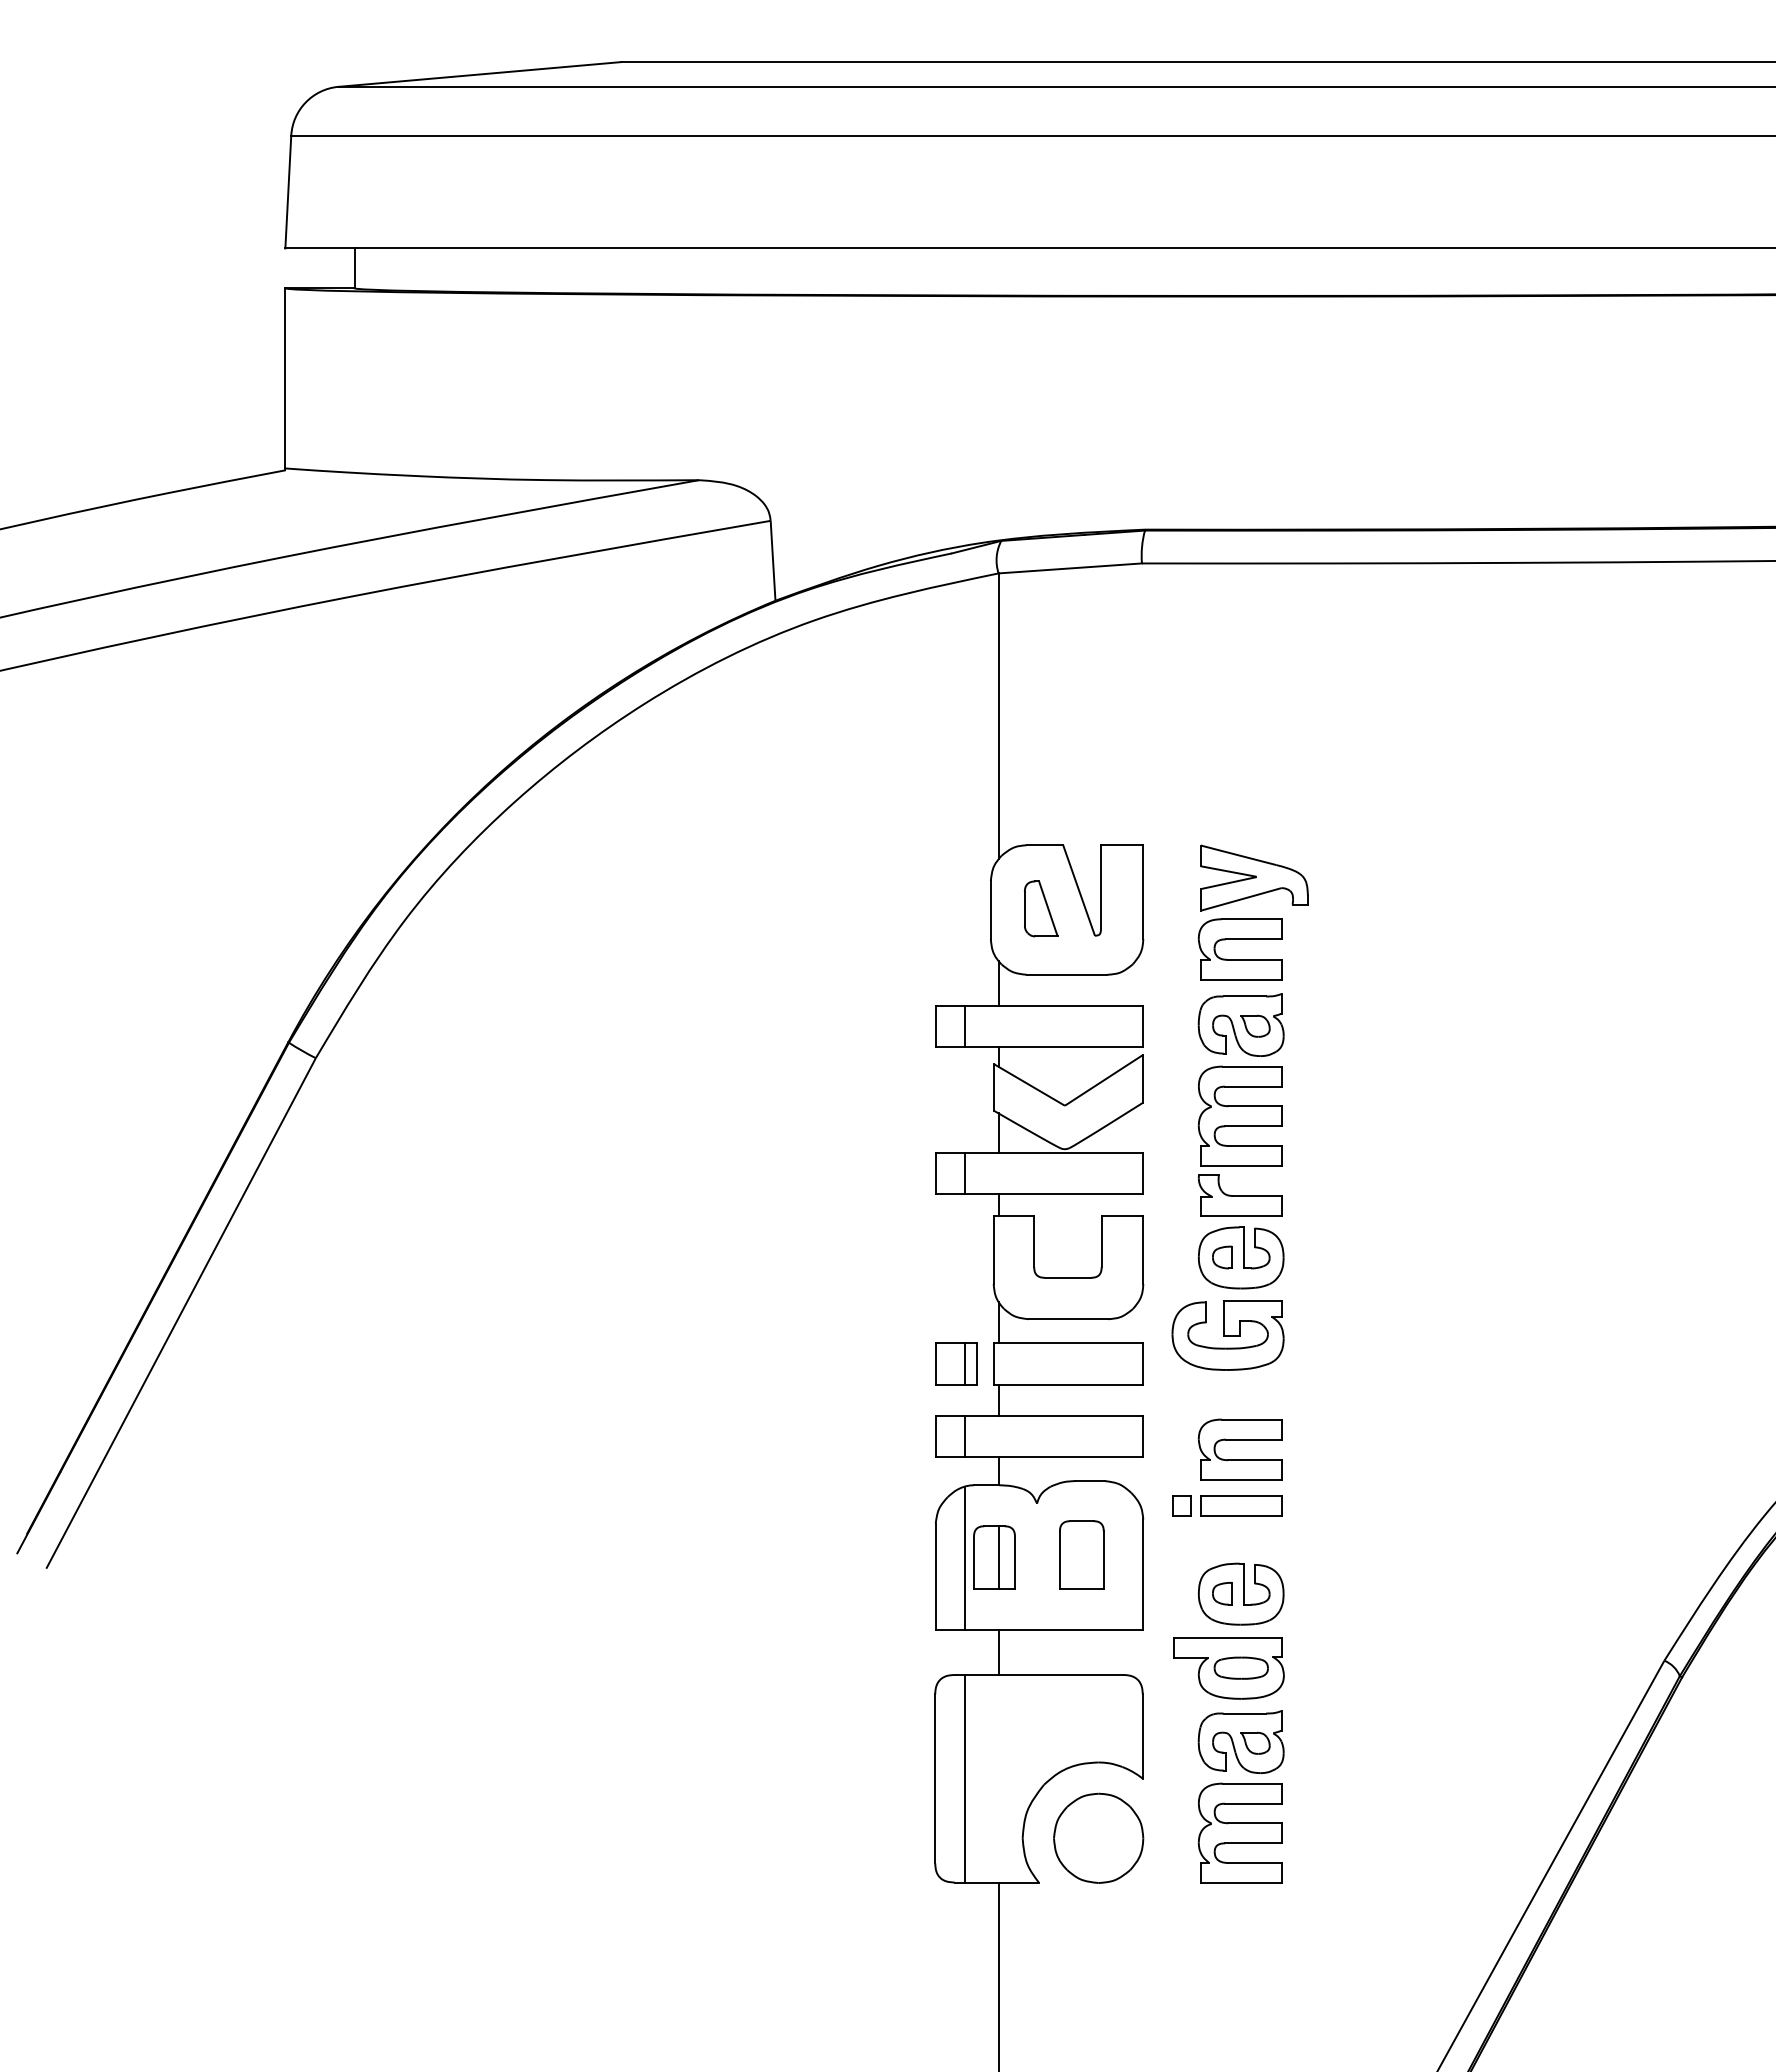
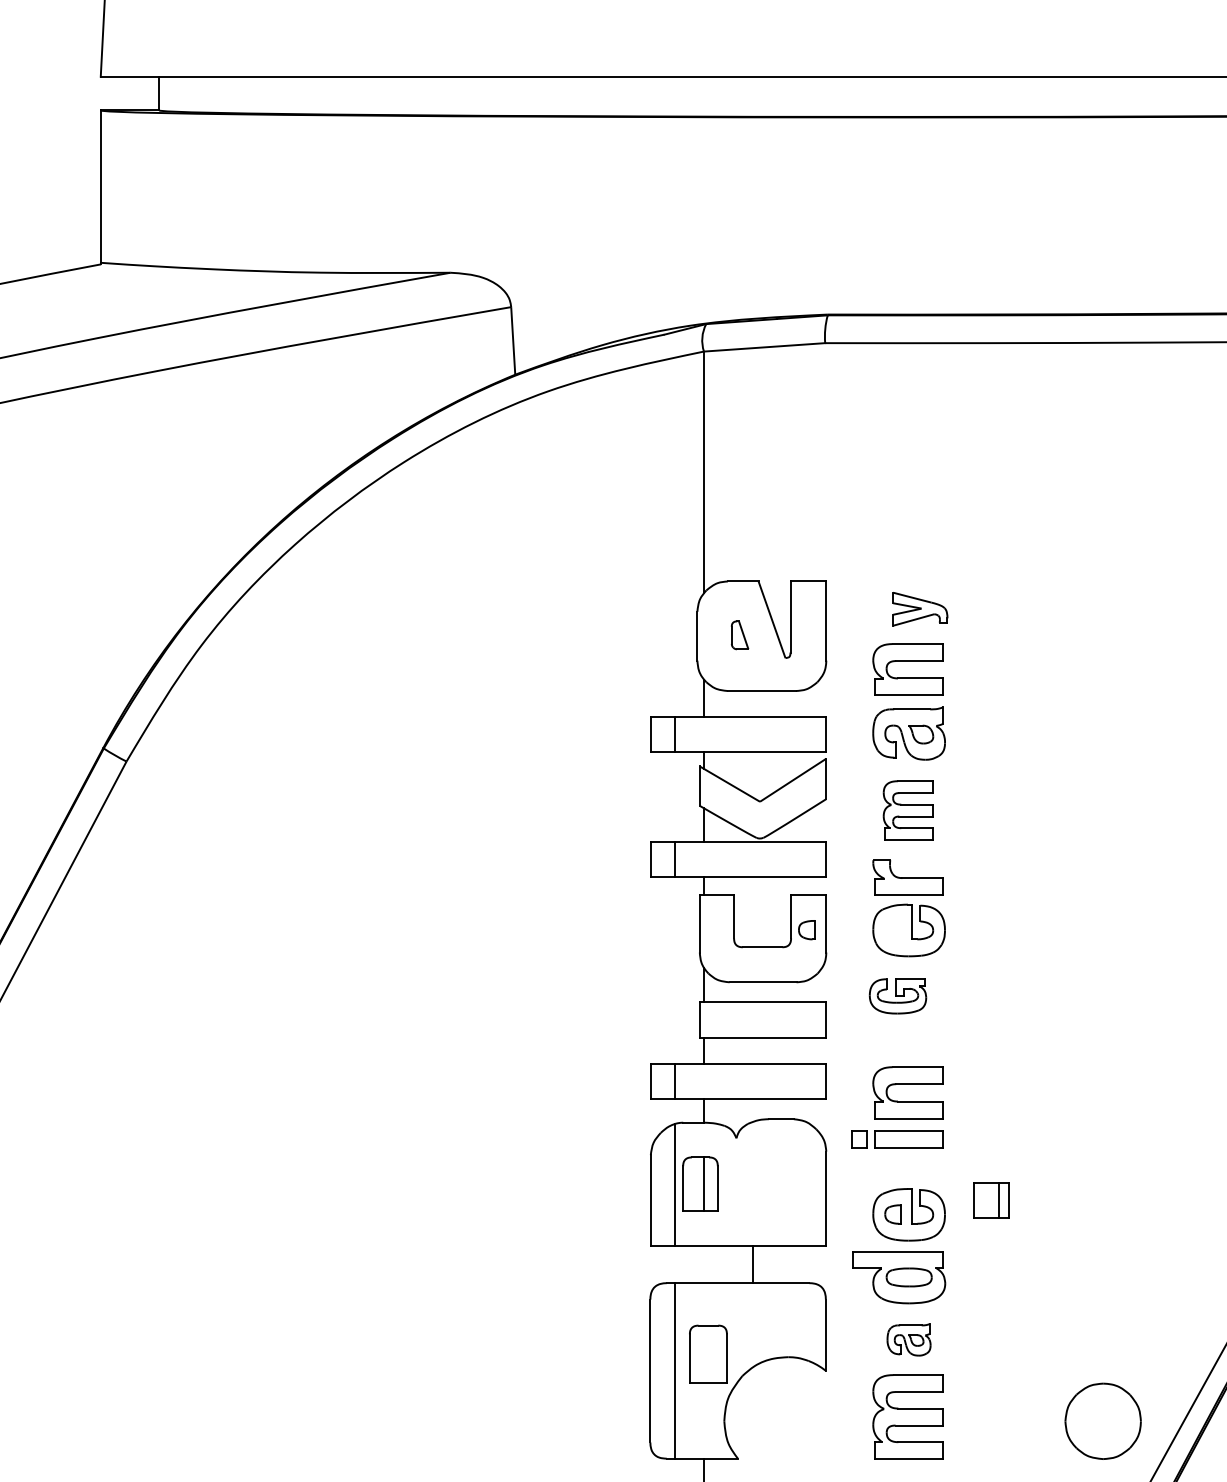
part: (1254, 877) -> (920, 608), size x0.6
part: (1041, 908) -> (740, 634), size x0.6
part: (1239, 1115) -> (907, 810), size x0.7
part: (1222, 1257) -> (807, 930), moved
part: (1227, 1335) -> (897, 996), size x0.6
part: (956, 1363) -> (991, 1199), moved
part: (1081, 1554) -> (708, 1353), moved
line: (998, 1652) -> (752, 1264), moved
part: (1240, 1741) -> (908, 1339), size x0.6
part: (1098, 1837) -> (1103, 1420), moved

